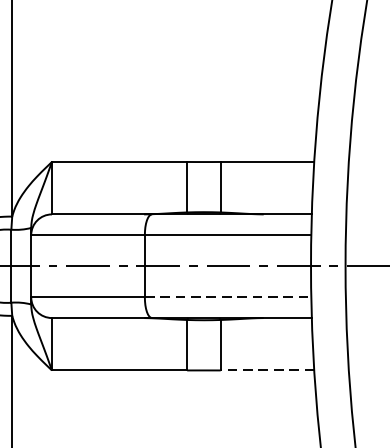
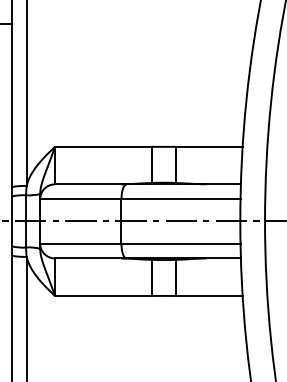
line: (228, 297) -> (181, 243), dashed -> solid
line: (266, 369) -> (208, 295), dashed -> solid

